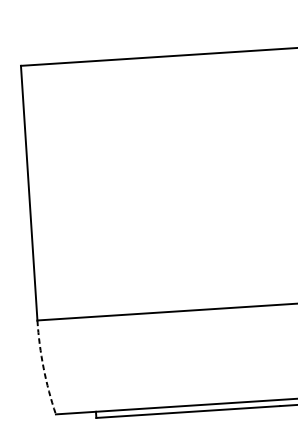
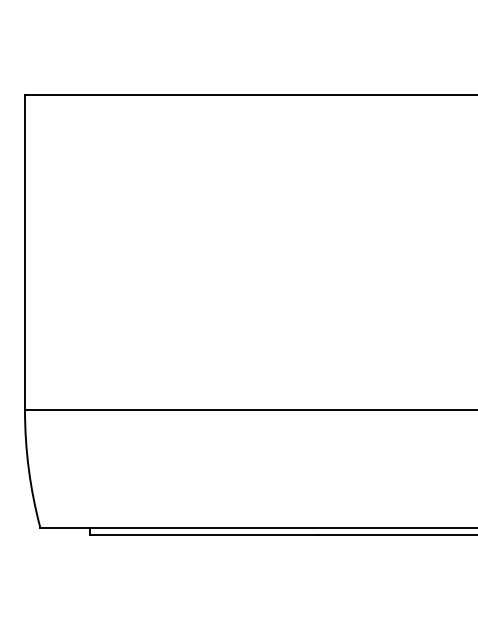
arc: (43, 368) -> (28, 469), dashed -> solid

